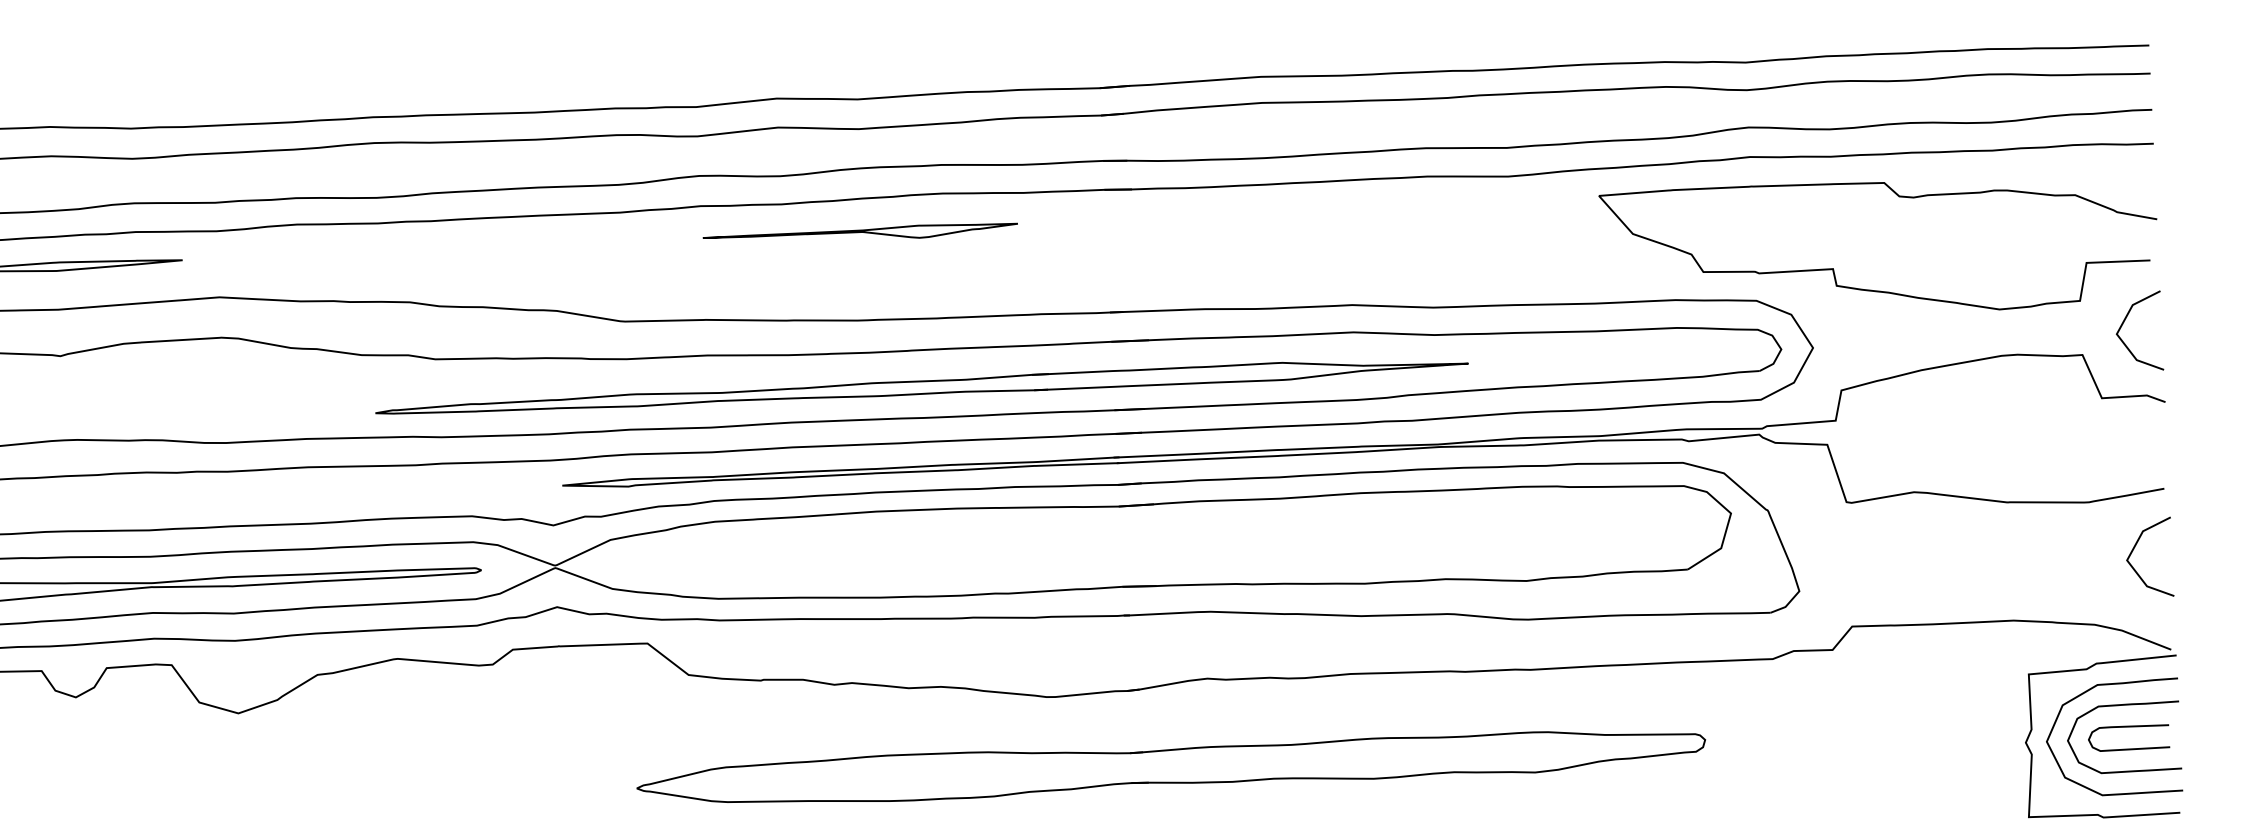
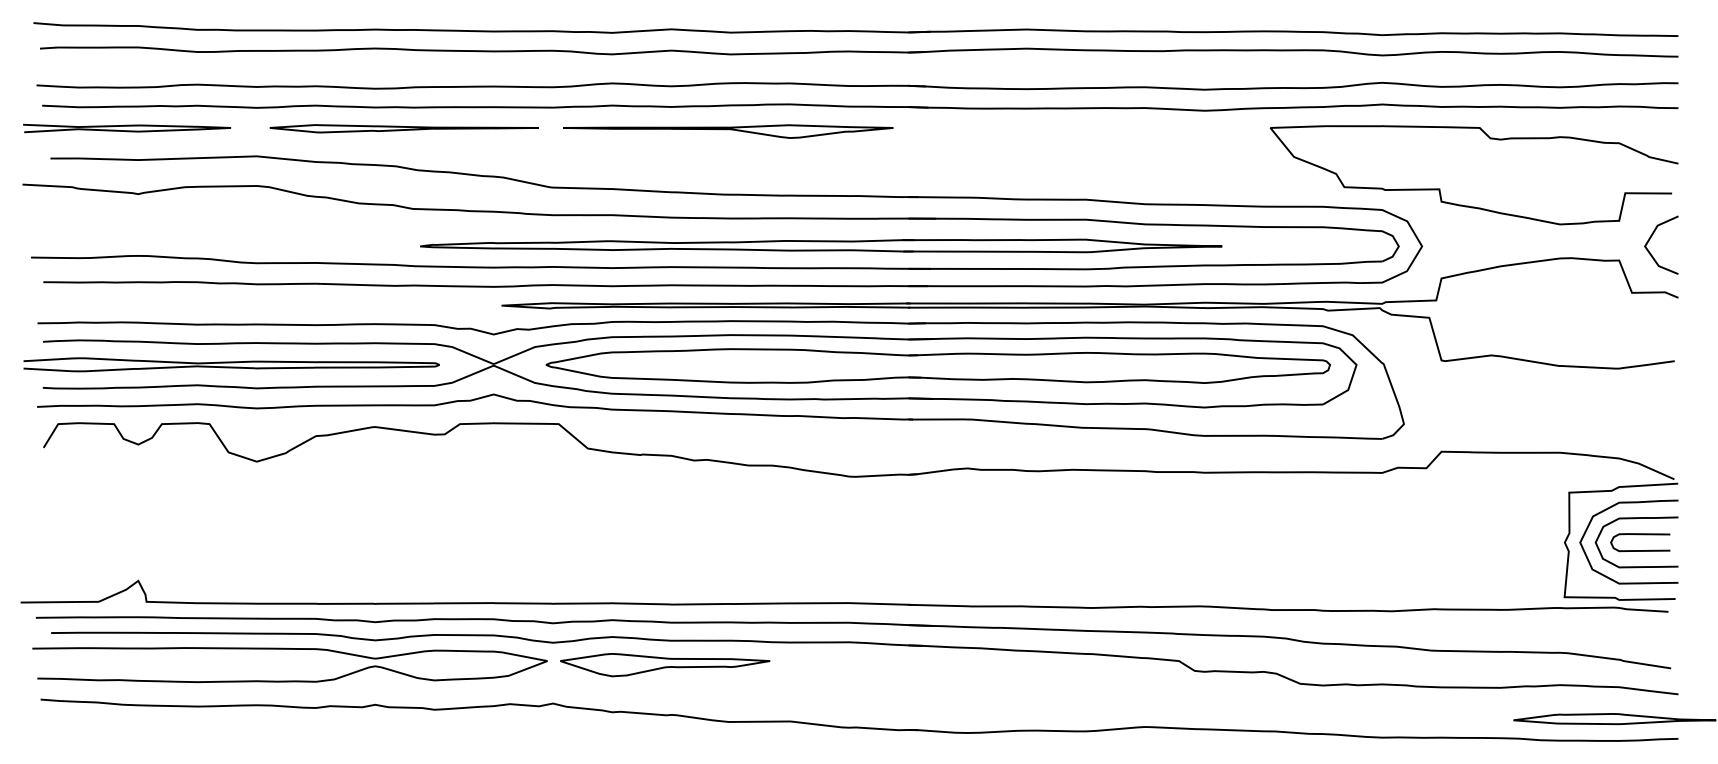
part: (860, 234) -> (728, 131), size x1.43
part: (417, 250) -> (403, 128), added
part: (922, 387) -> (821, 245), moved
line: (2136, 546) -> (1652, 402), removed
part: (1170, 765) -> (937, 365), moved

